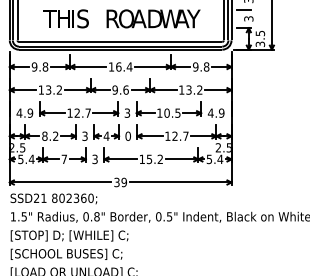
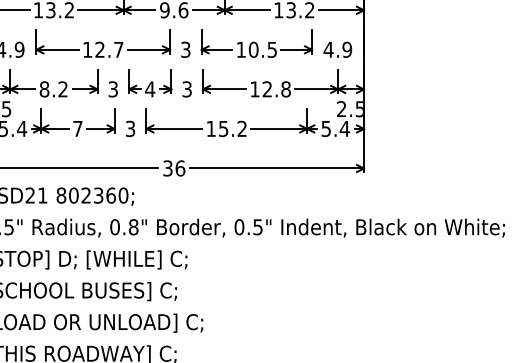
text: (127, 135) -> (185, 88), 0 -> 3
text: (185, 135) -> (285, 88), 12.7 -> 12.8
text: (124, 182) -> (180, 168), 39 -> 36

